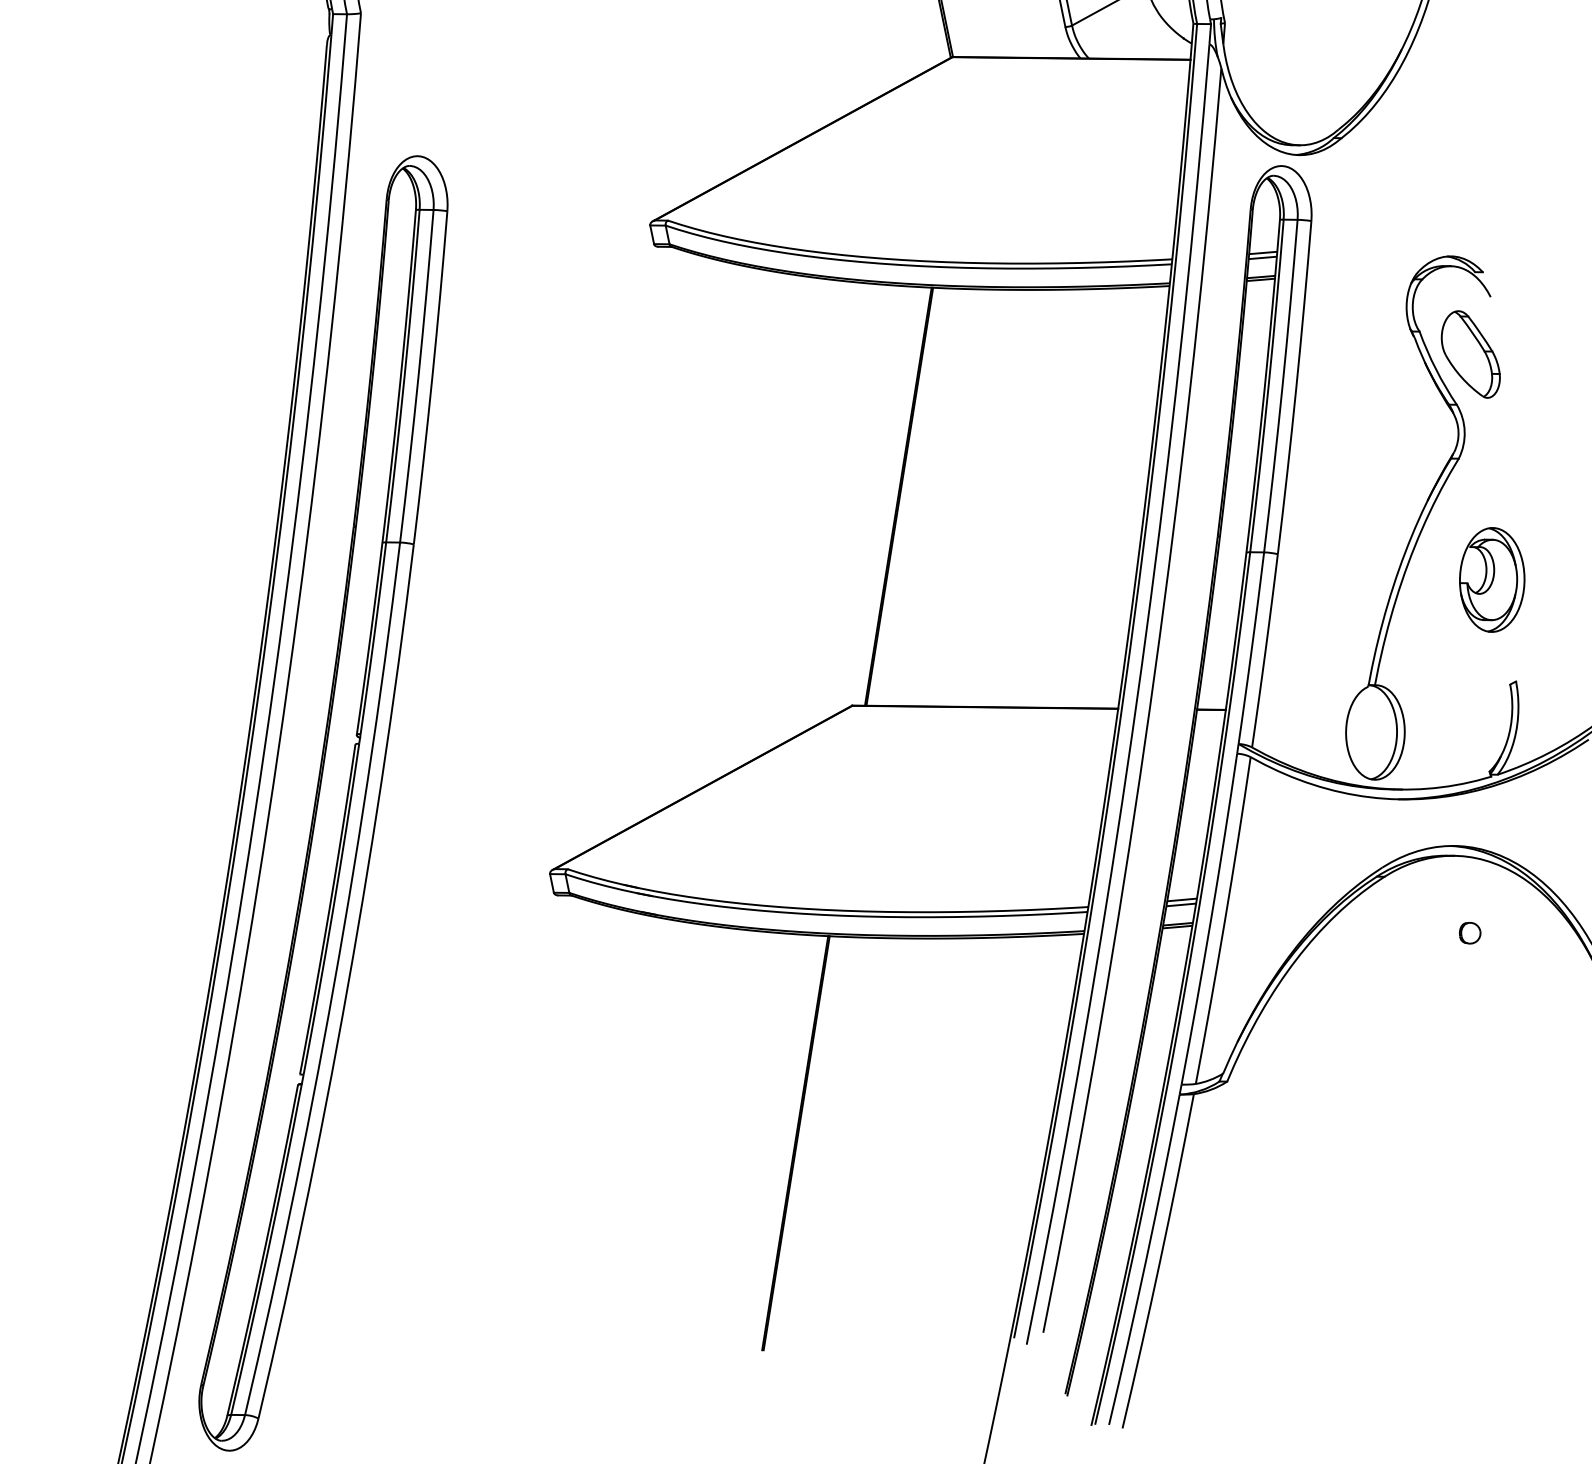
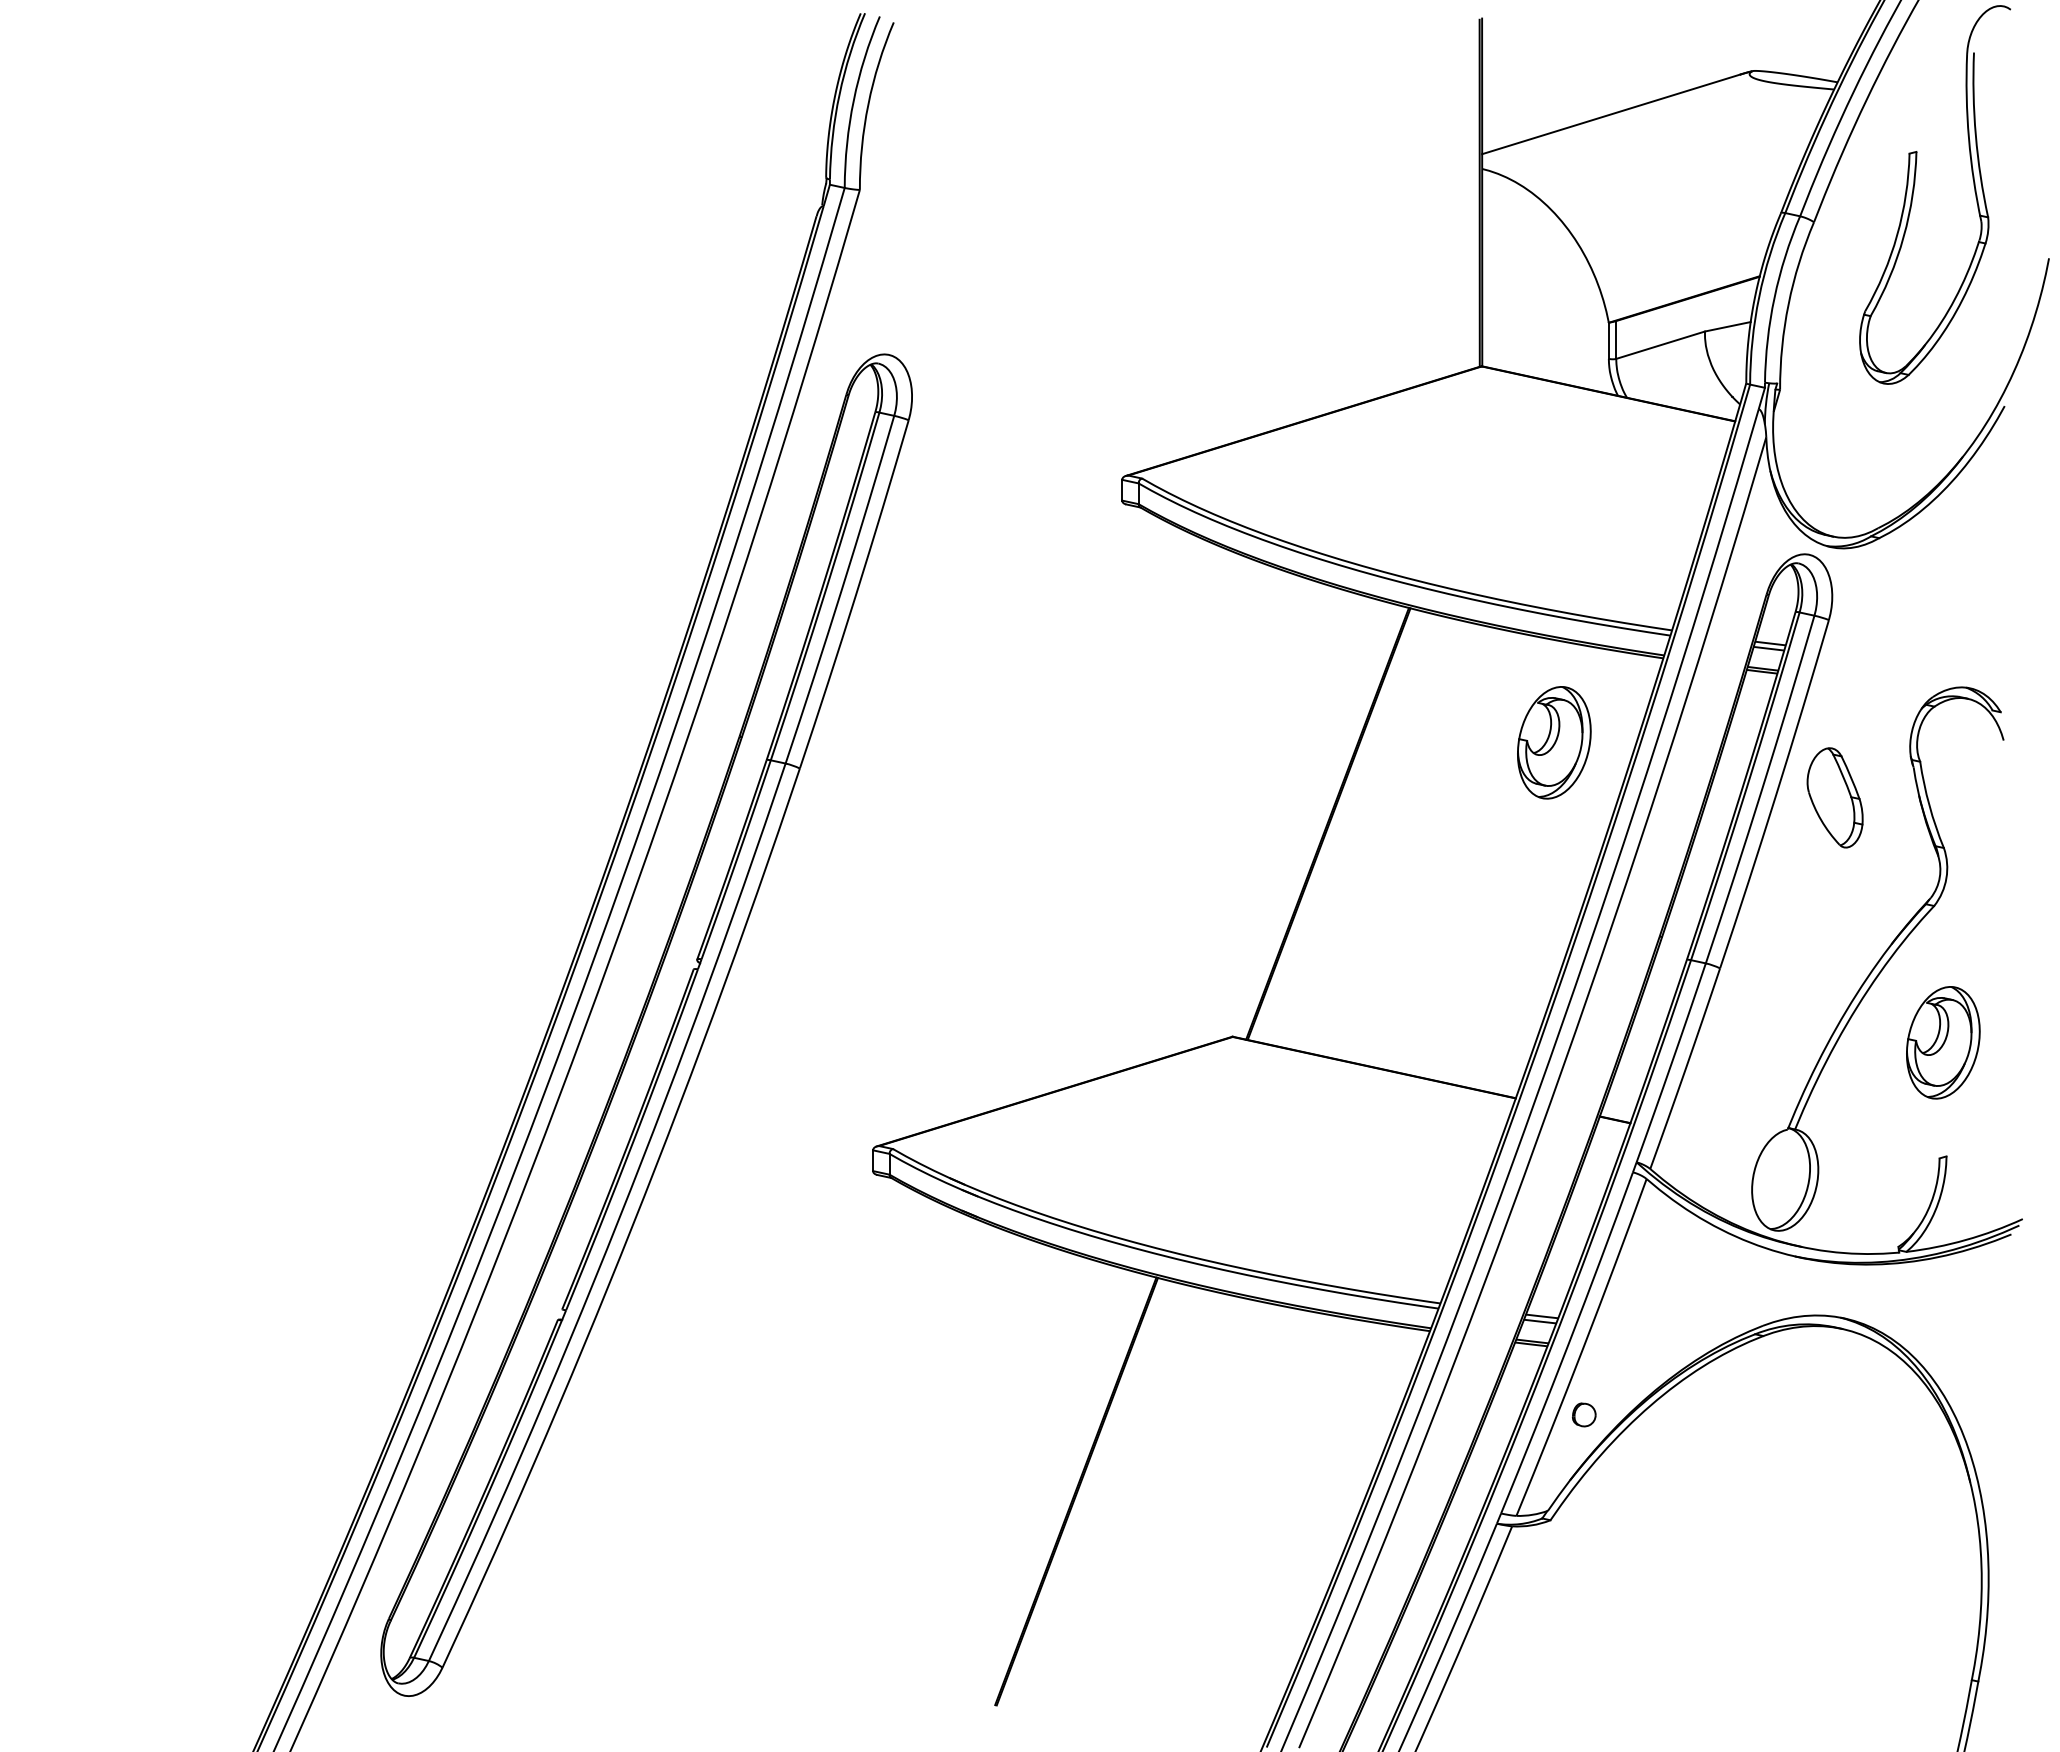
part: (1469, 354) -> (1834, 797), moved
part: (1087, 381) -> (1554, 742), added
part: (1470, 932) -> (1584, 1414), moved

